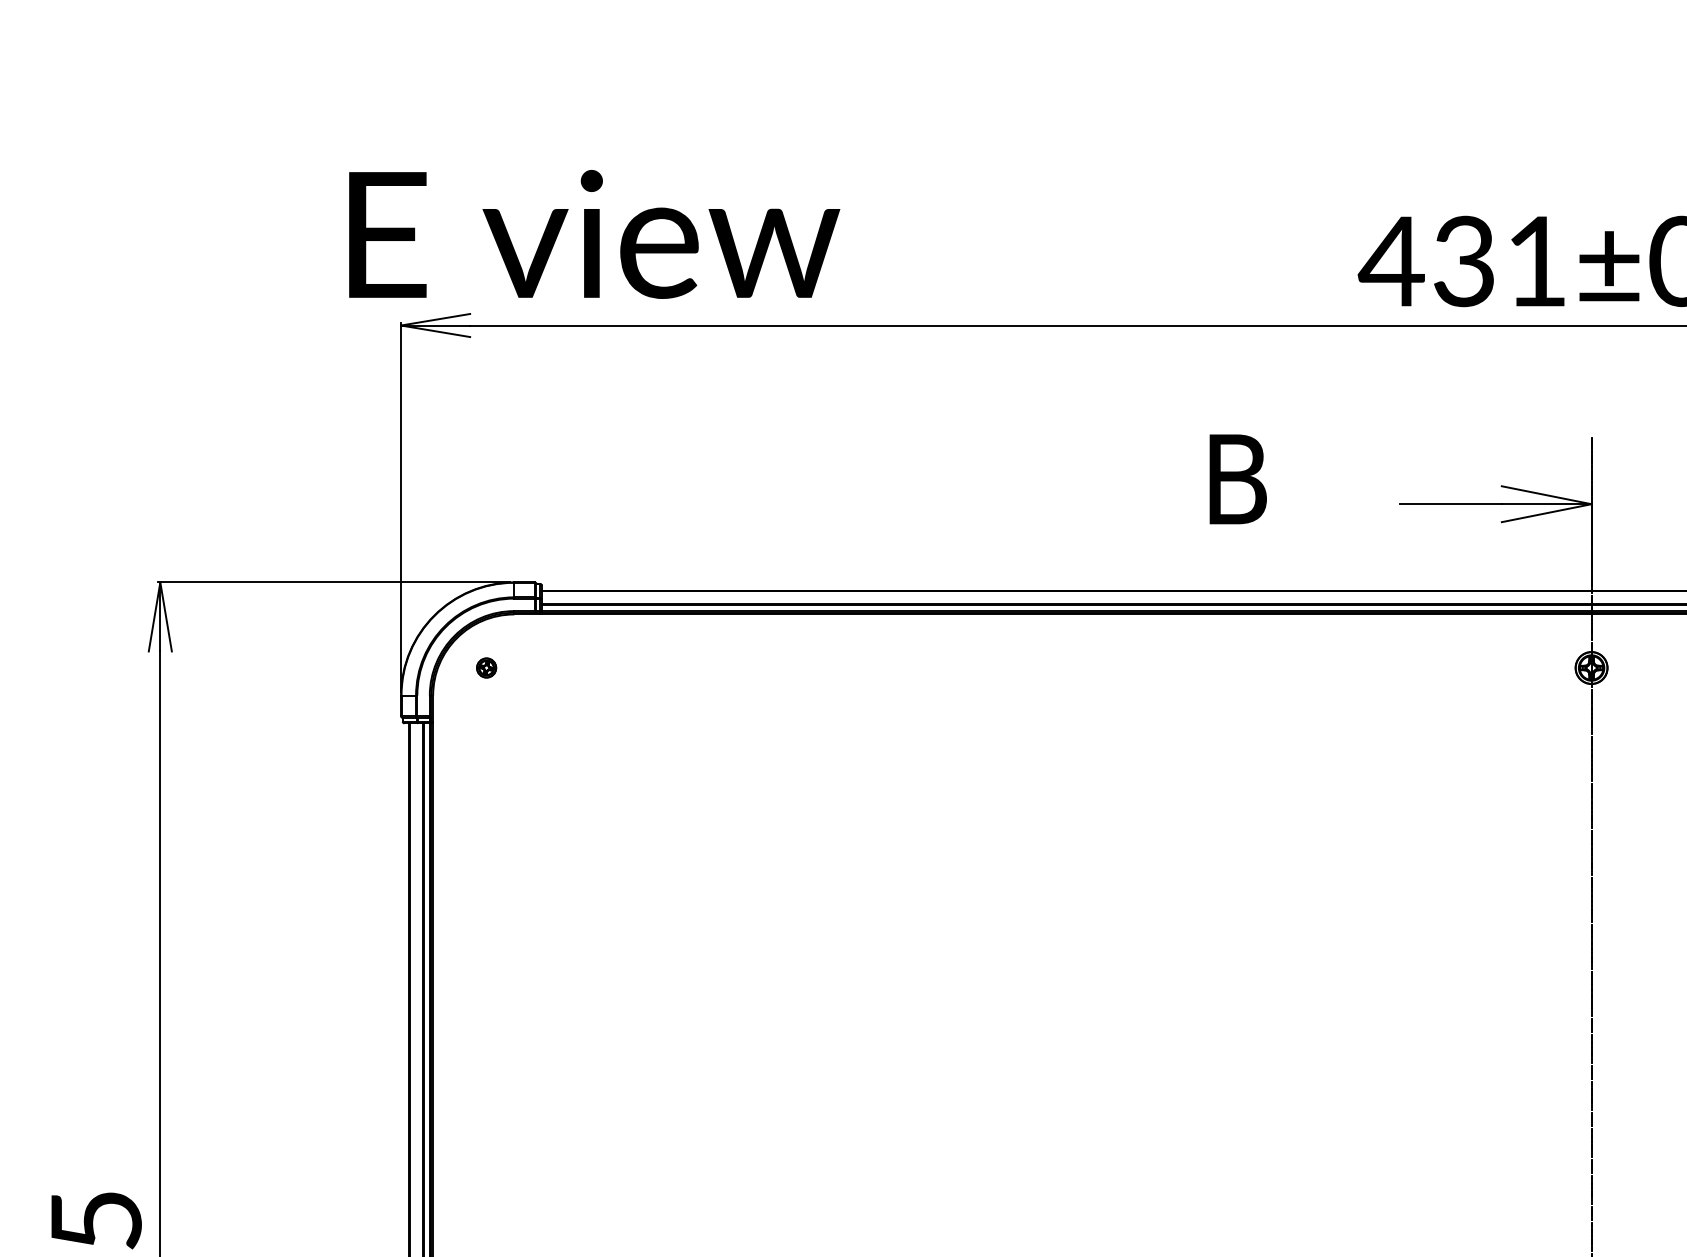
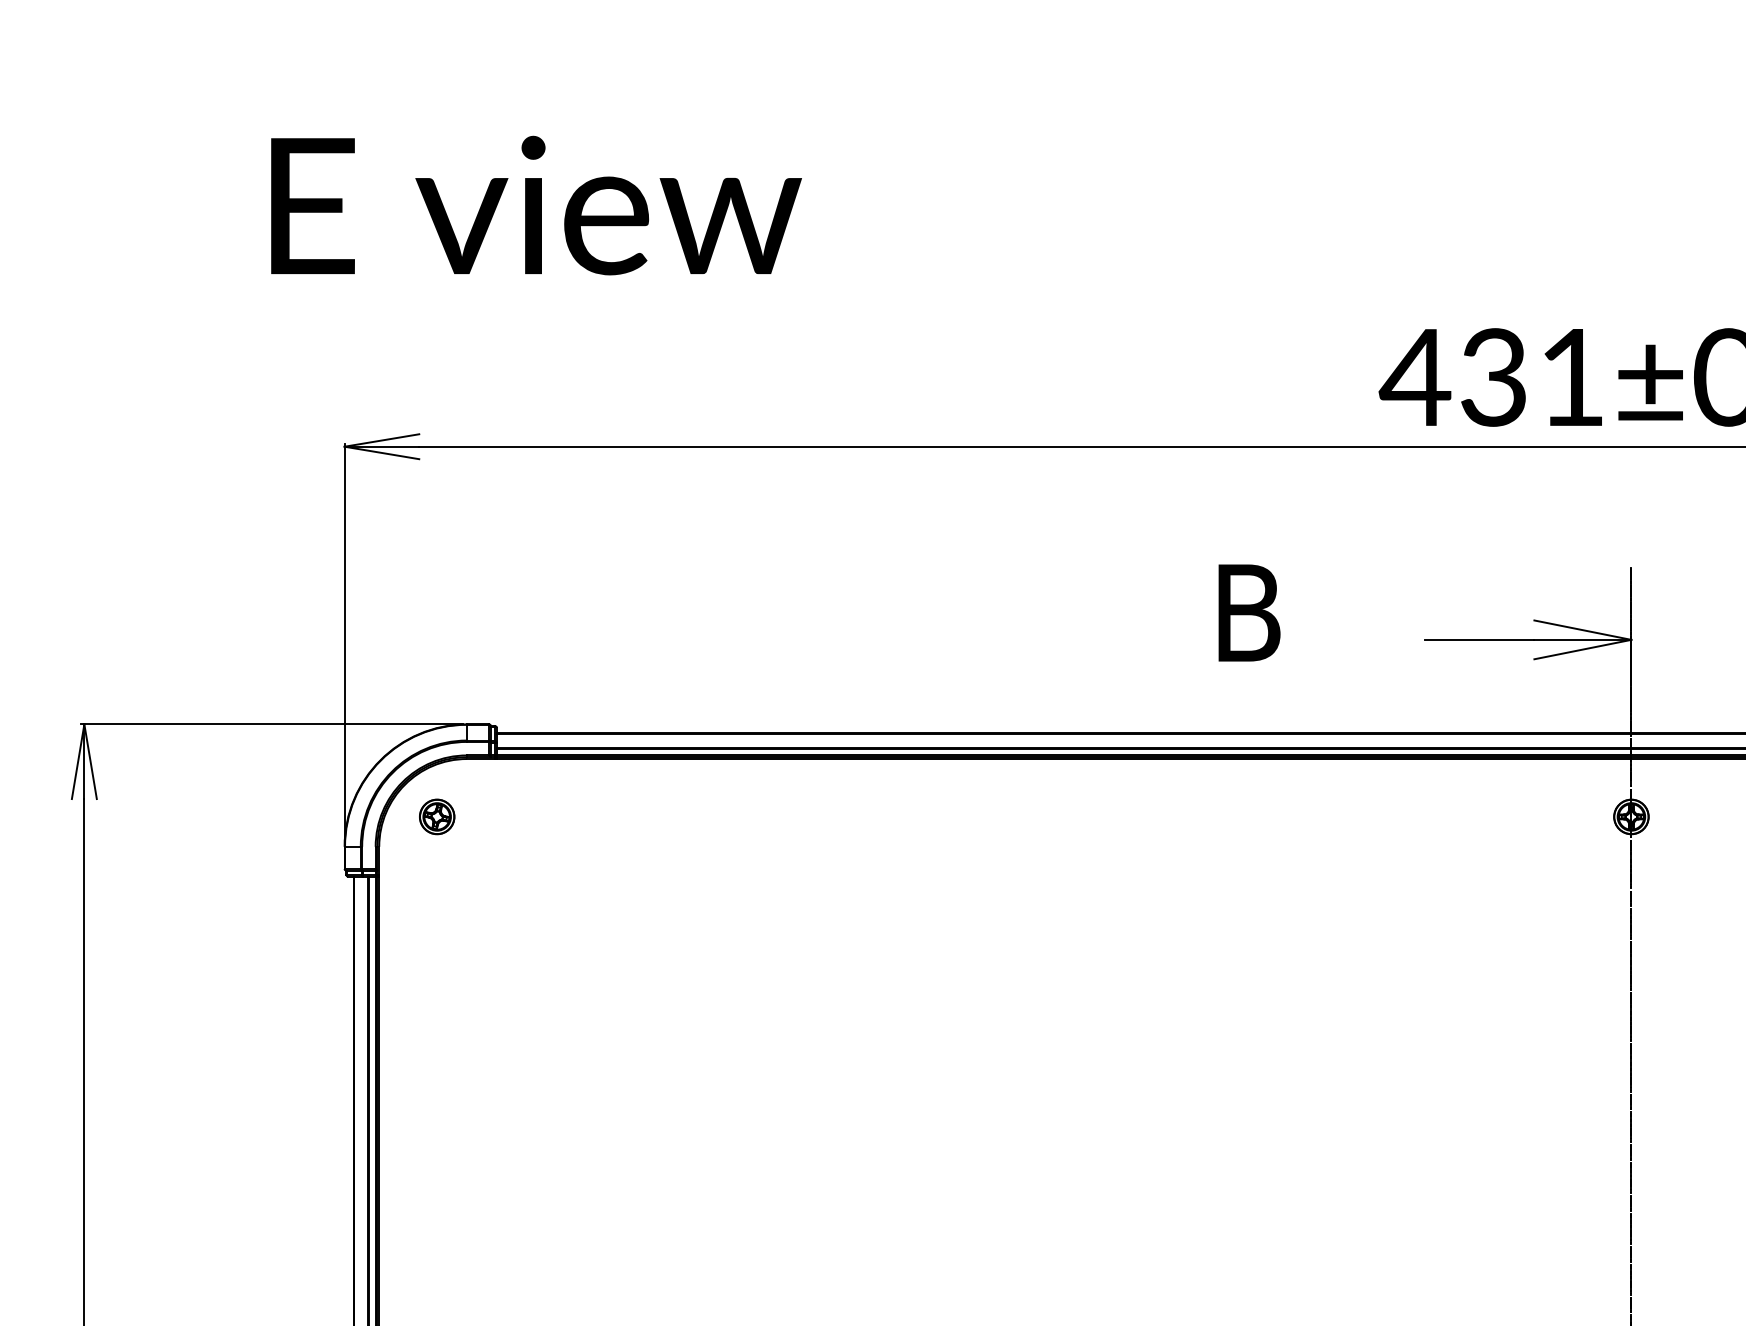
text: (594, 234) -> (536, 205), moved
part: (486, 667) -> (436, 816), size x1.67

